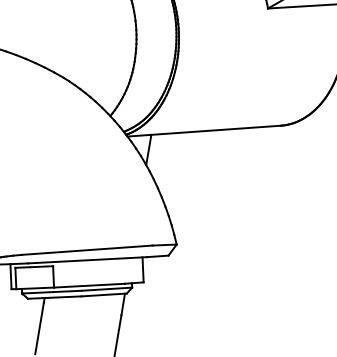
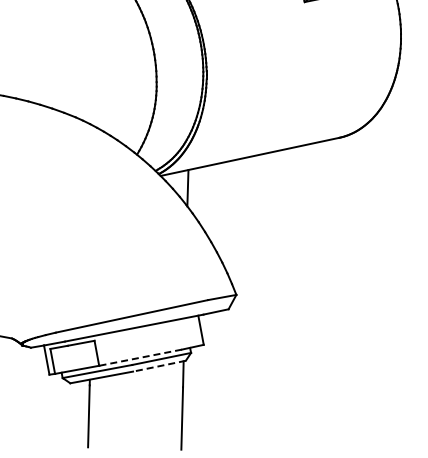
line: (89, 285) -> (140, 357), solid -> dashed
line: (104, 295) -> (159, 366), solid -> dashed

